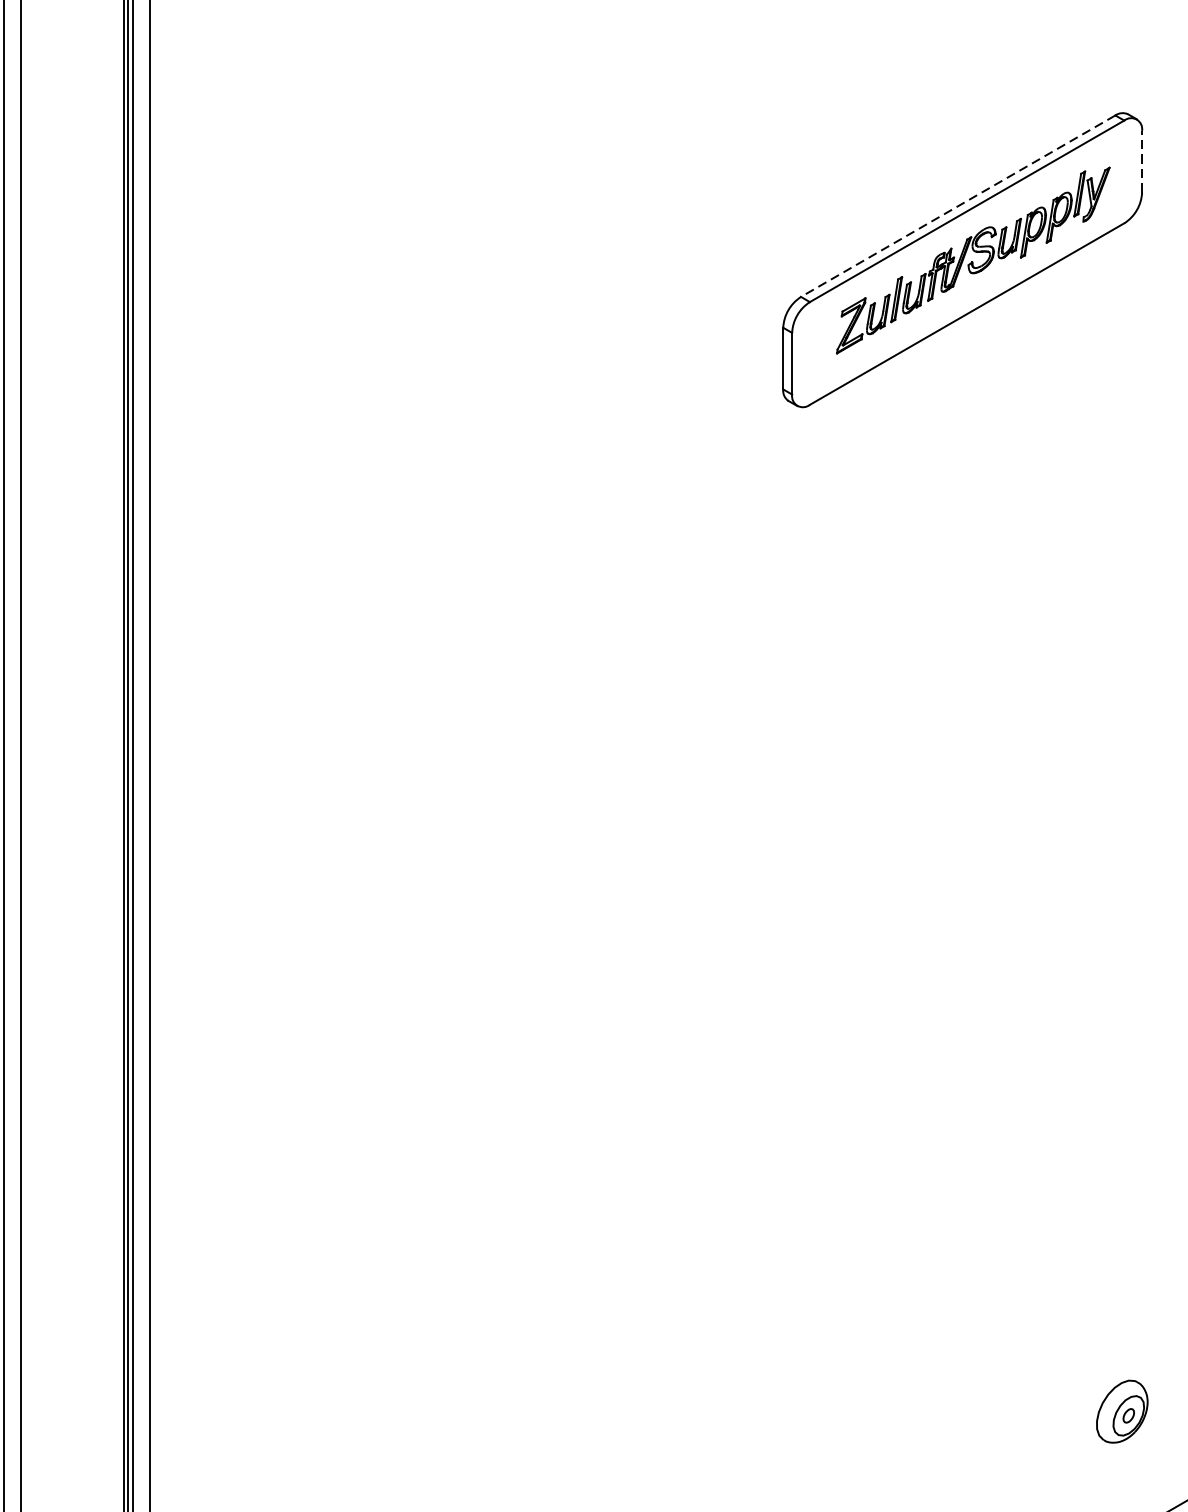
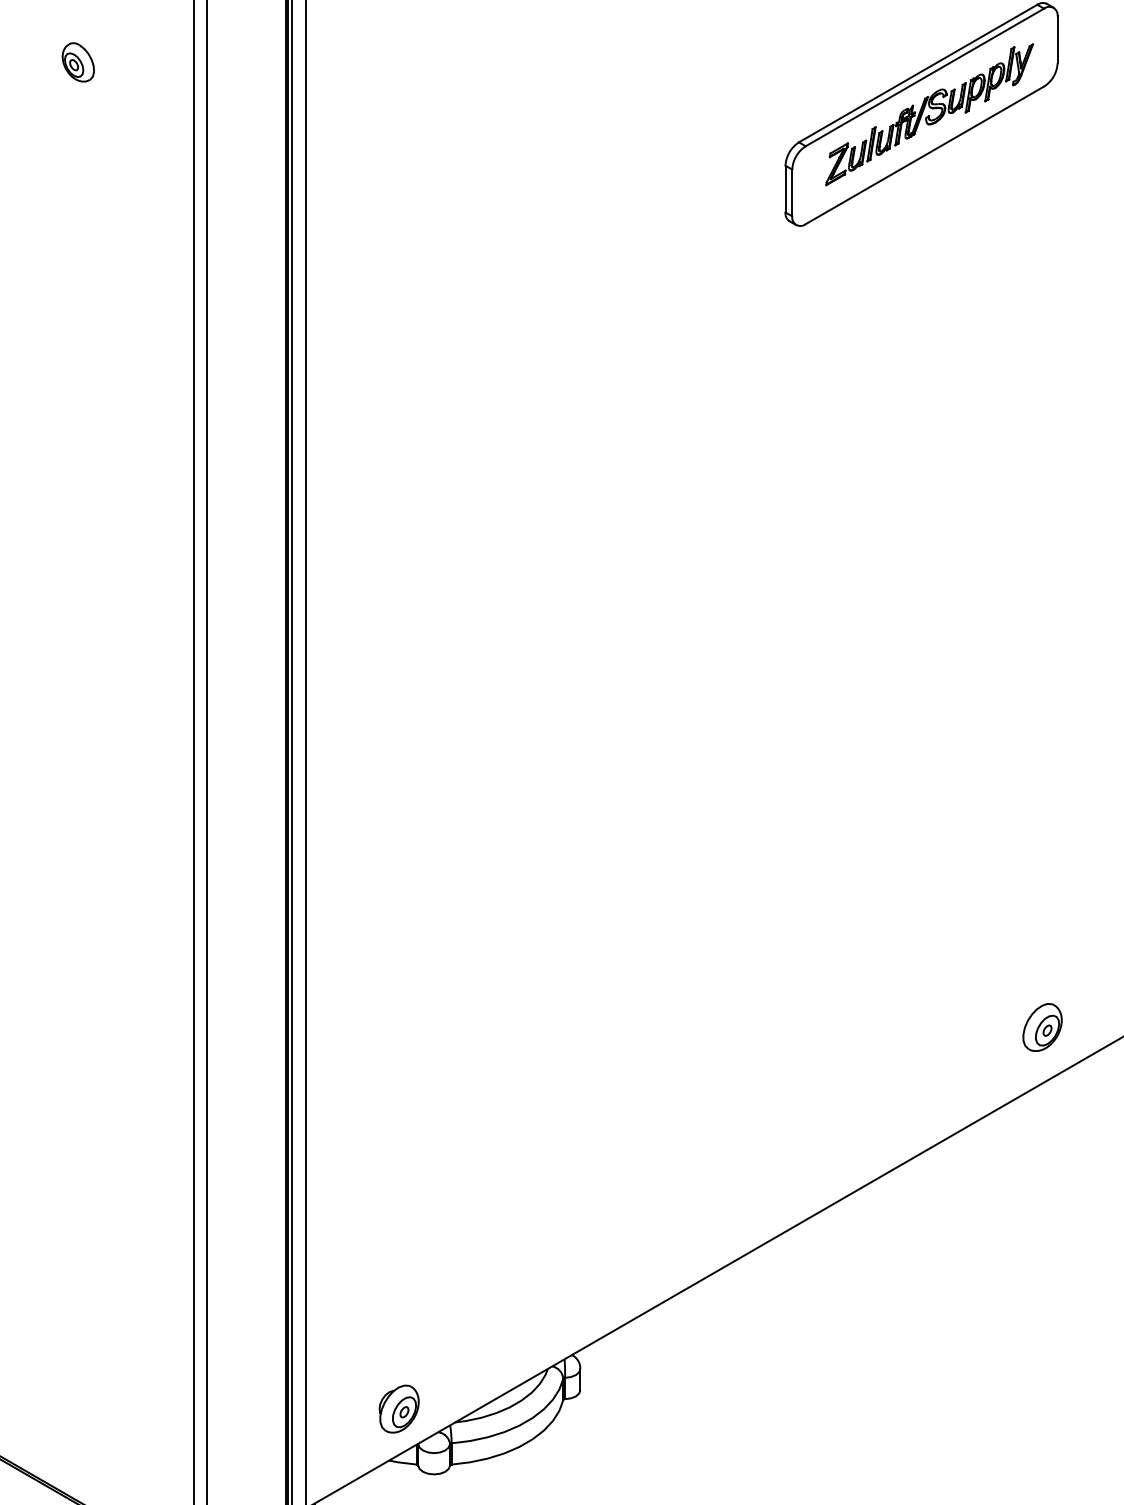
line: (1141, 161) -> (1057, 39), dashed -> solid
line: (958, 206) -> (918, 73), dashed -> solid
part: (1122, 1411) -> (1042, 1027), moved

